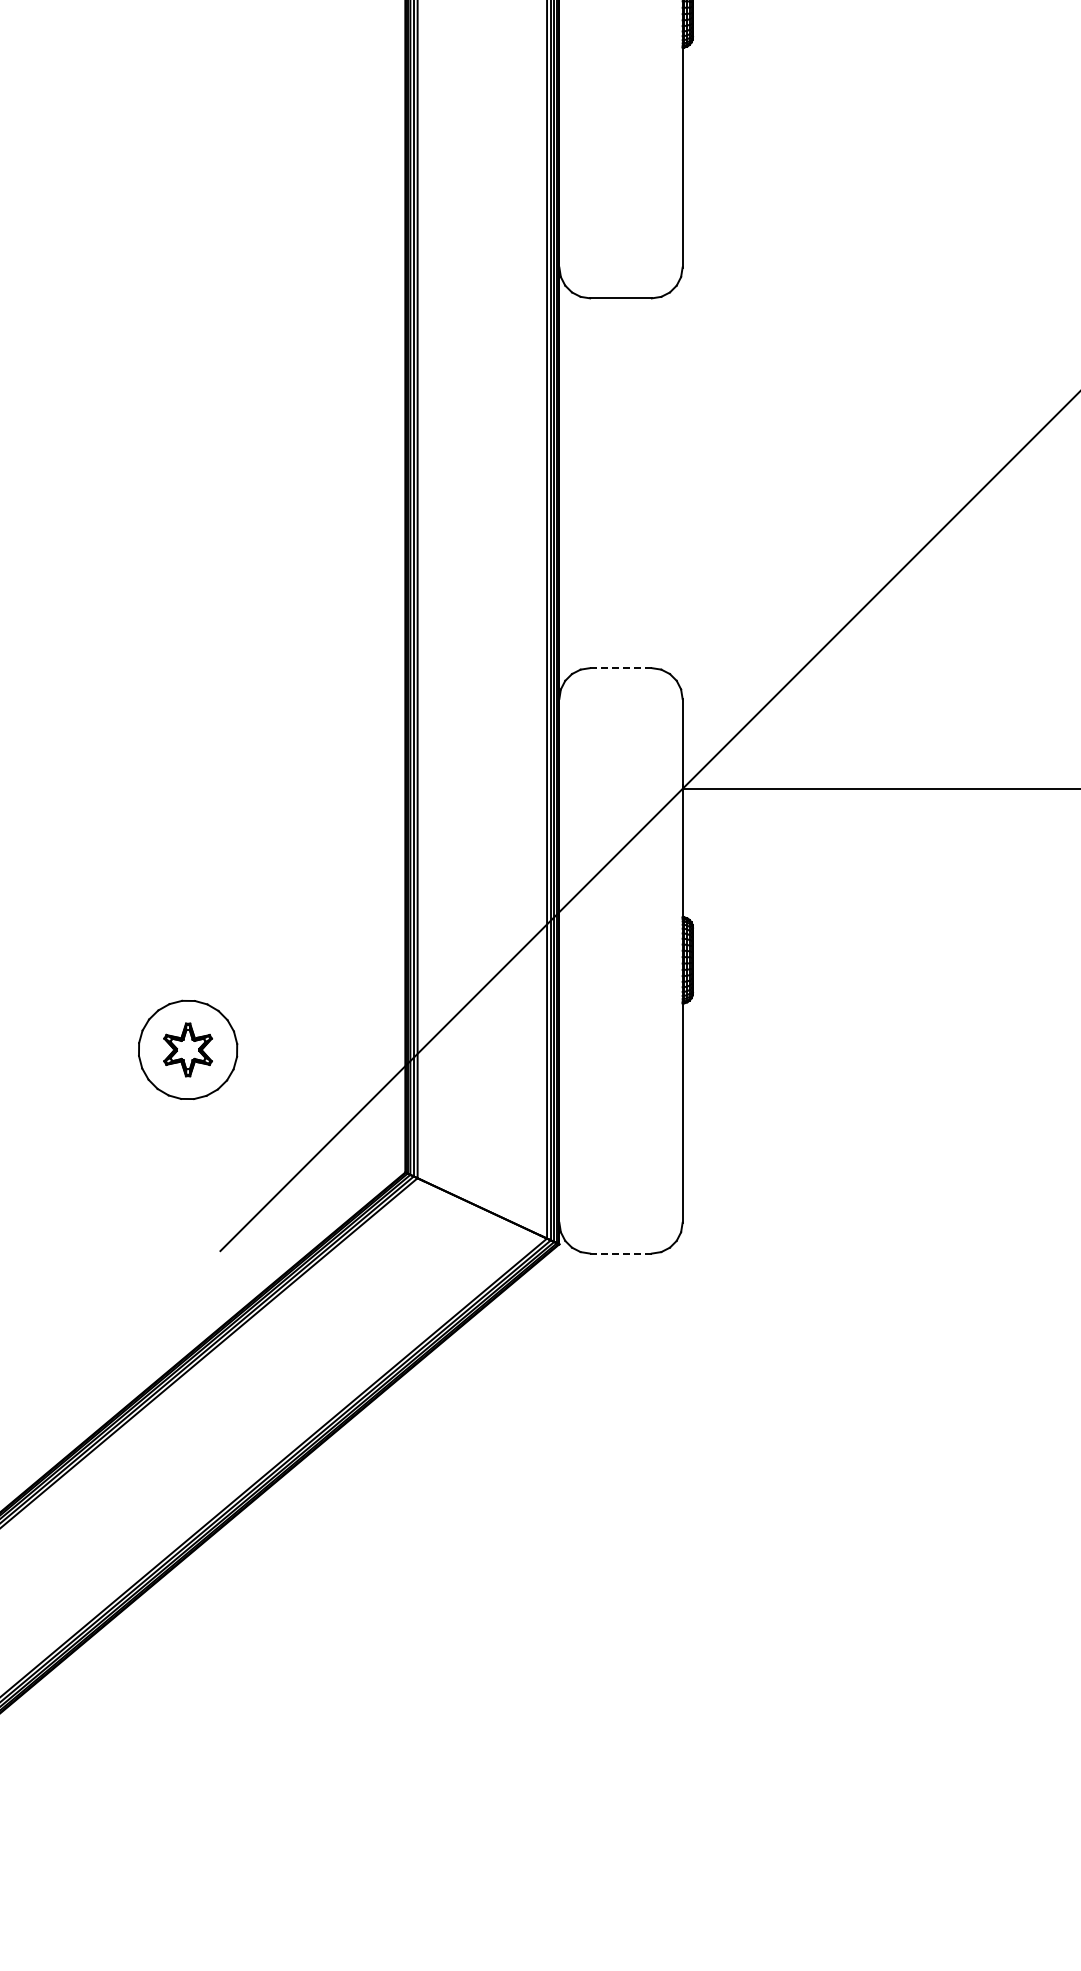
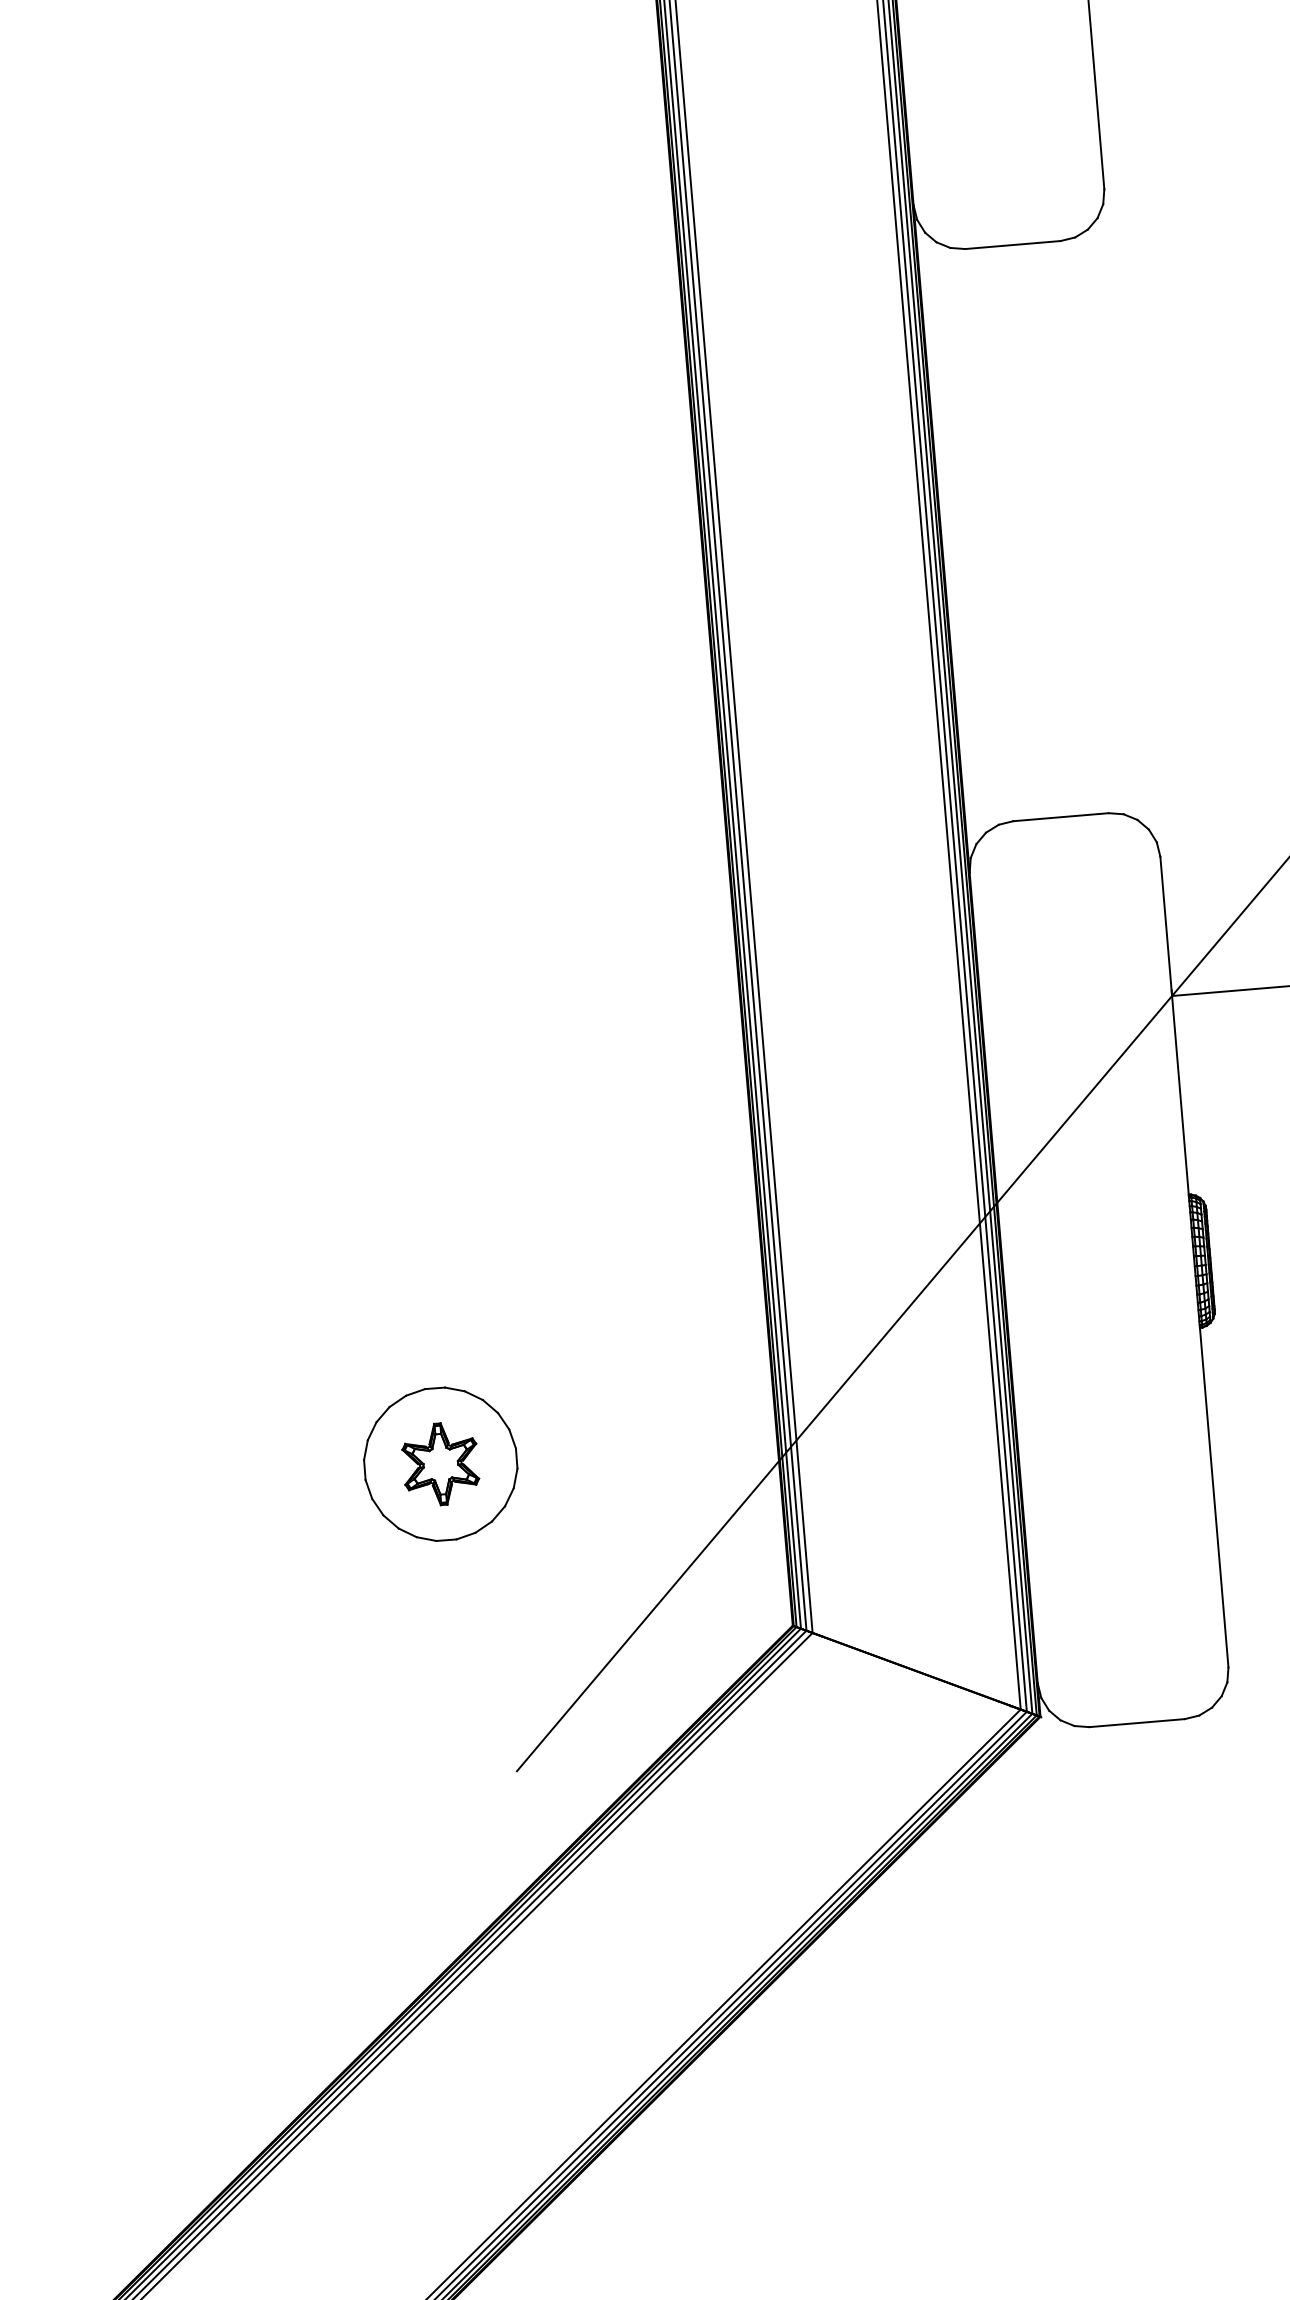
line: (621, 668) -> (1061, 817), dashed -> solid
line: (621, 1253) -> (1137, 1722), dashed -> solid

